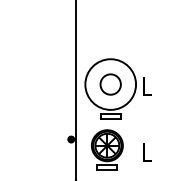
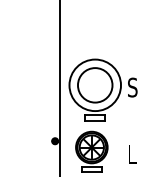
circle: (110, 84) -> (95, 85), size x1.67
text: (147, 86) -> (132, 87), L -> S

